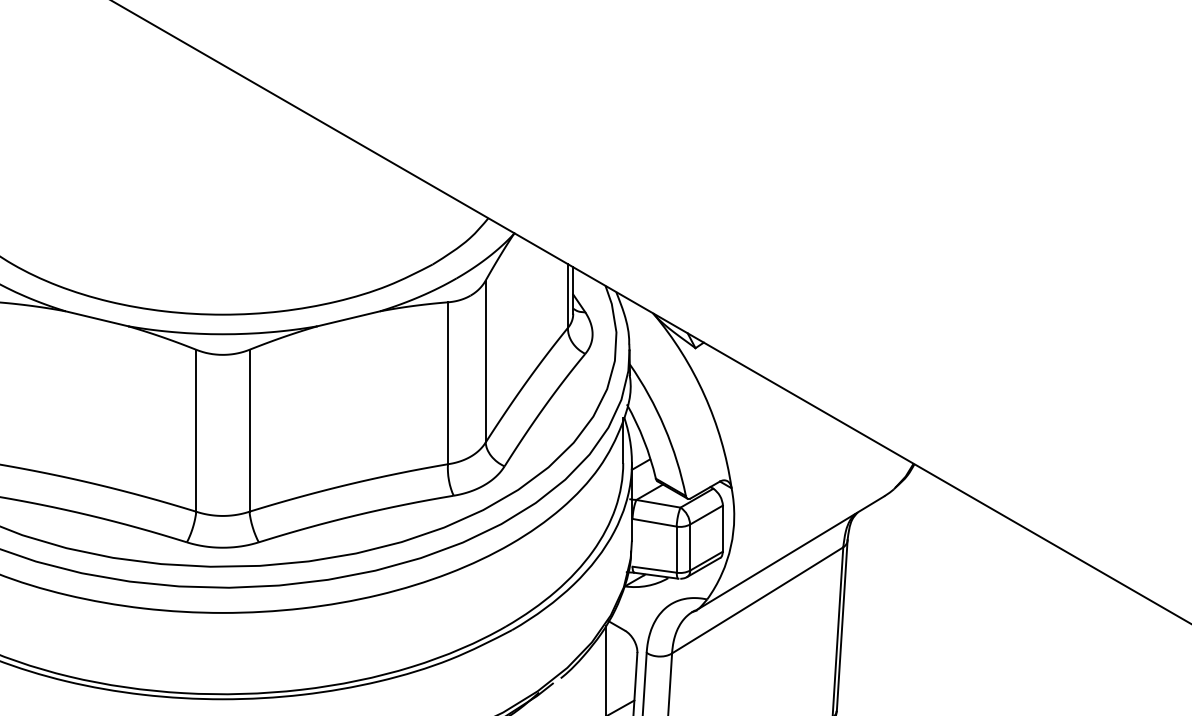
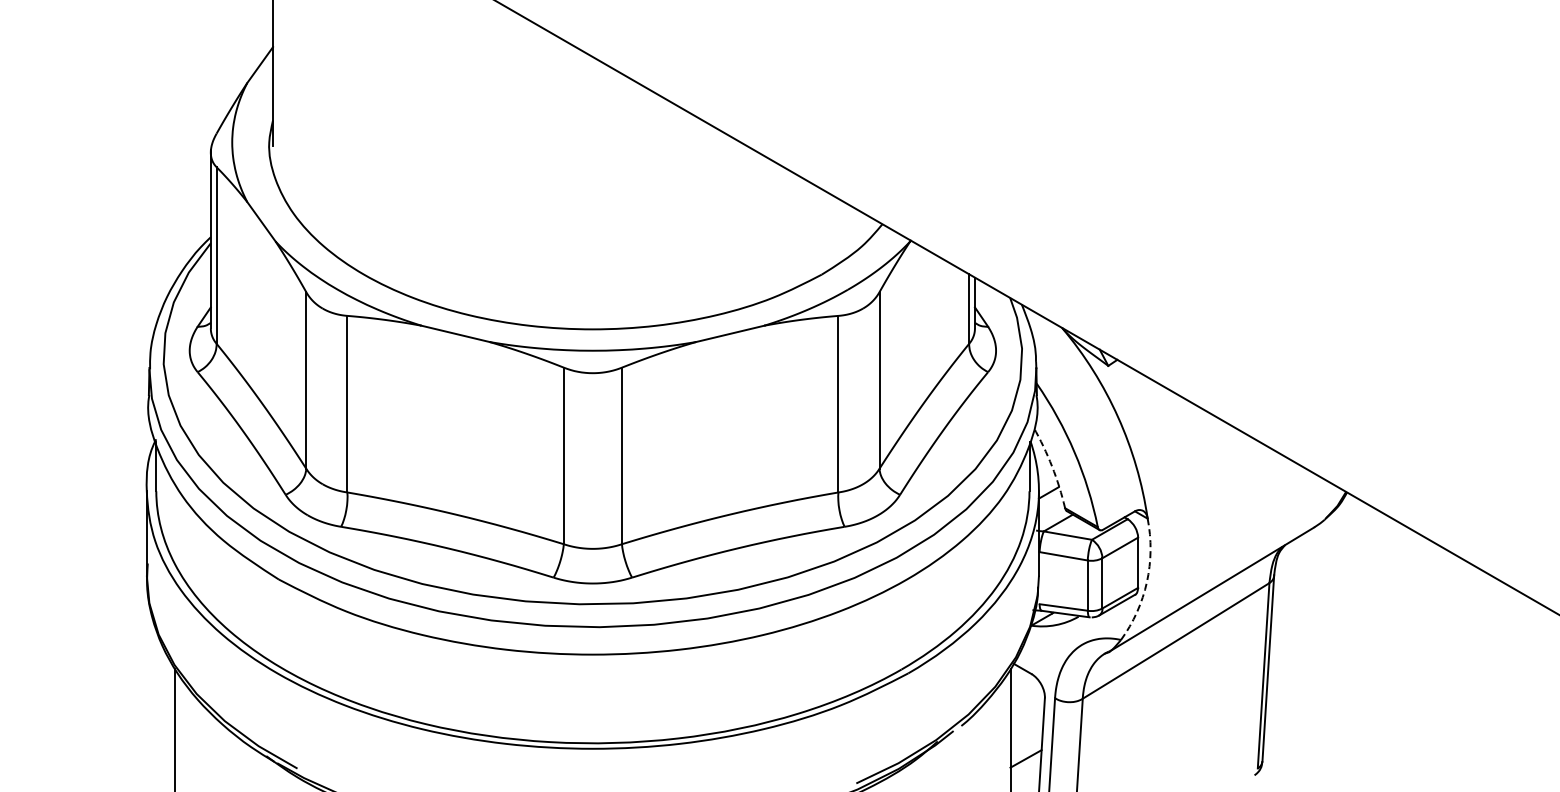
arc: (644, 440) -> (1052, 466), solid -> dashed
arc: (730, 546) -> (1146, 582), solid -> dashed

